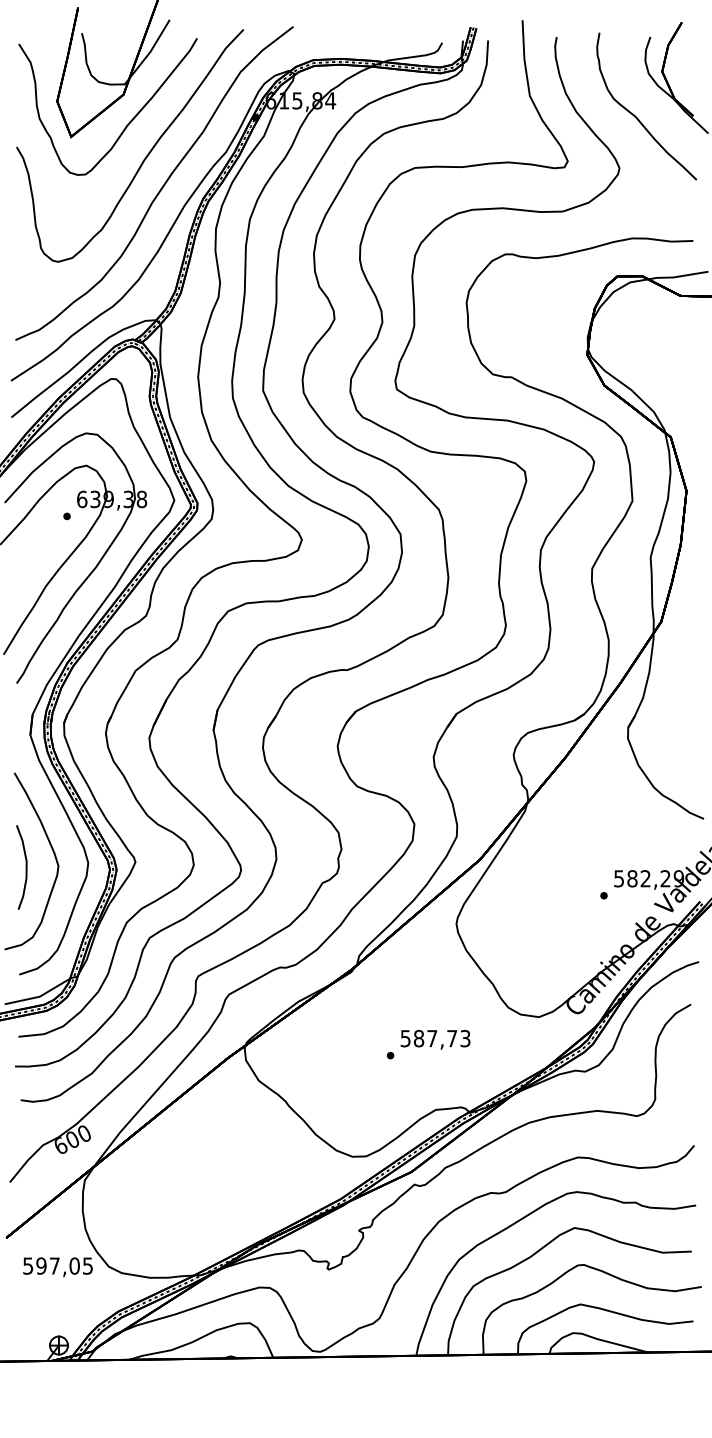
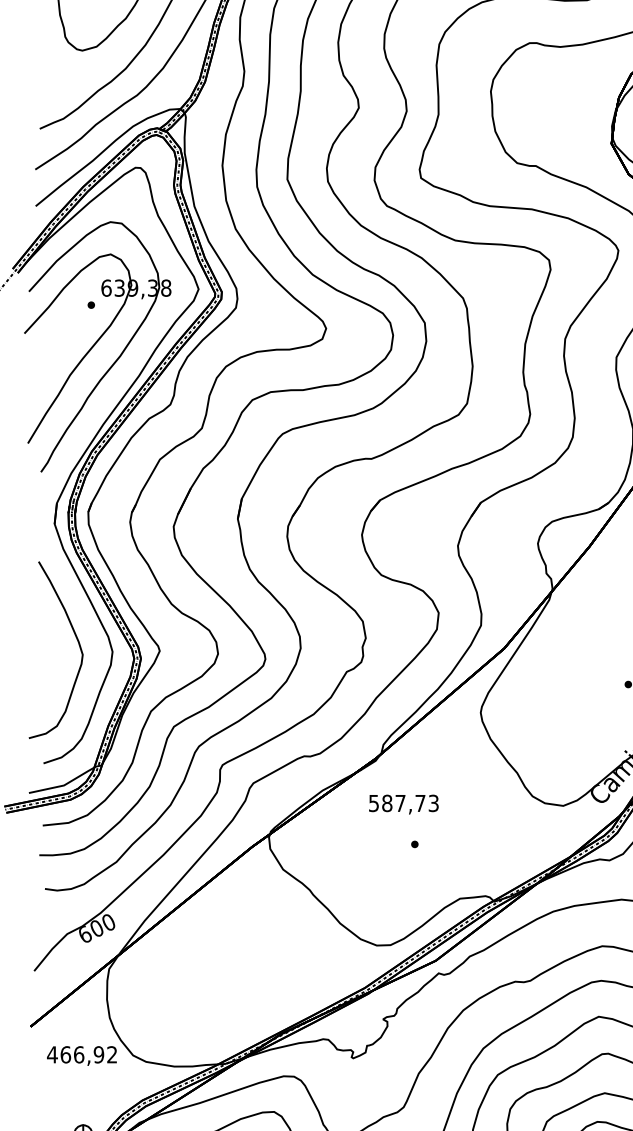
curve: (25, 867) -> (49, 656), removed
text: (435, 1039) -> (403, 804), moved
text: (57, 1265) -> (81, 1054), 597,05 -> 466,92

